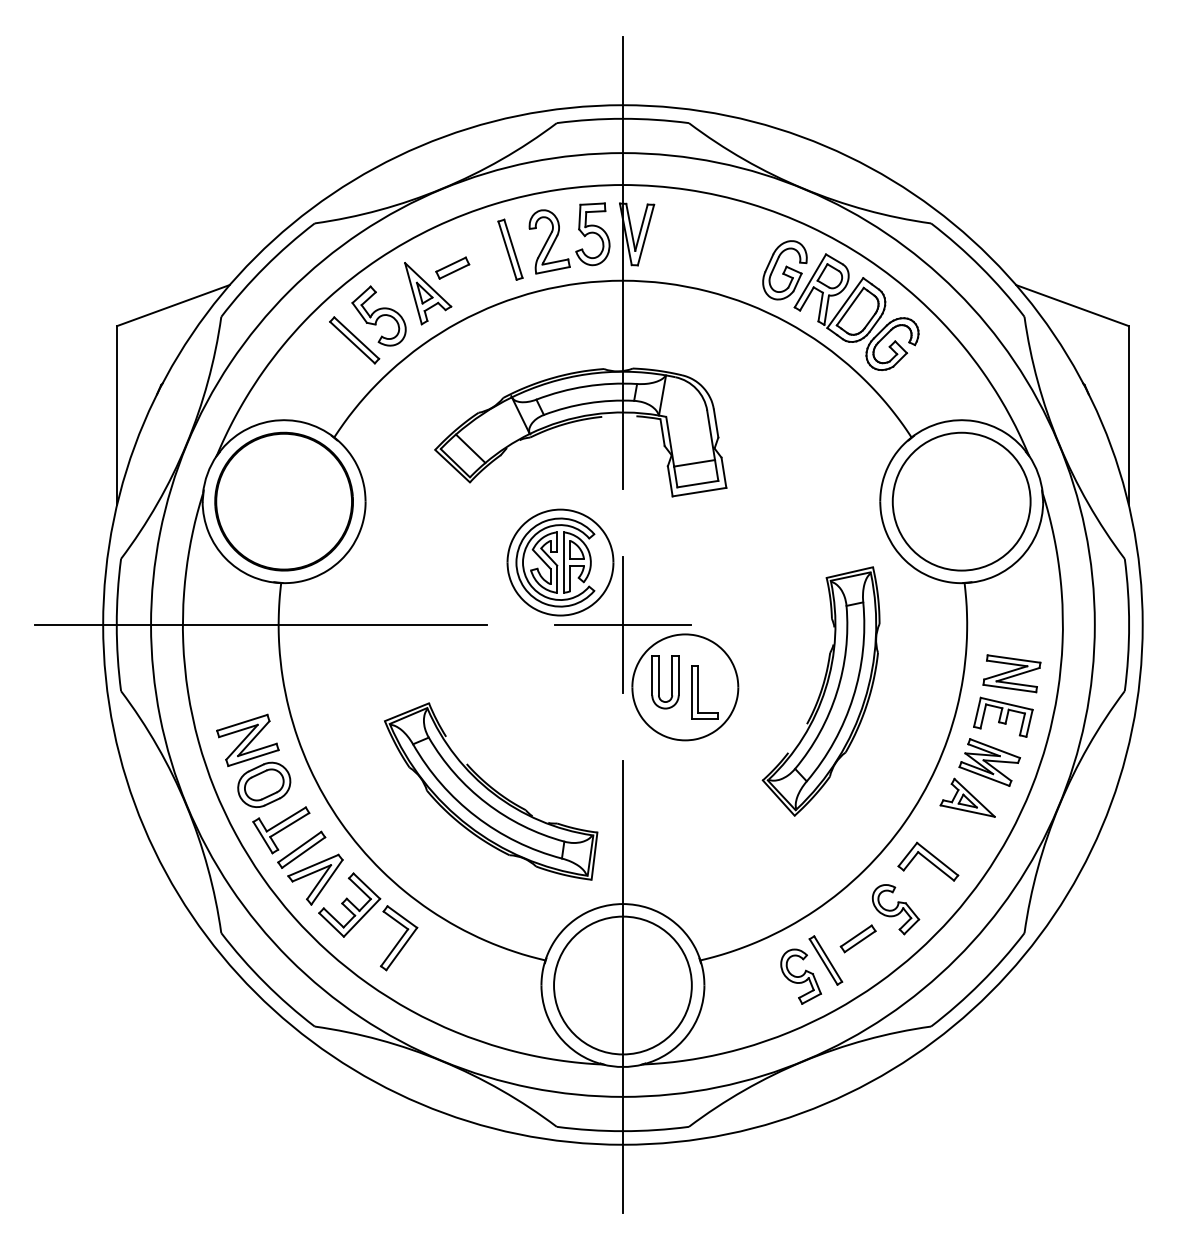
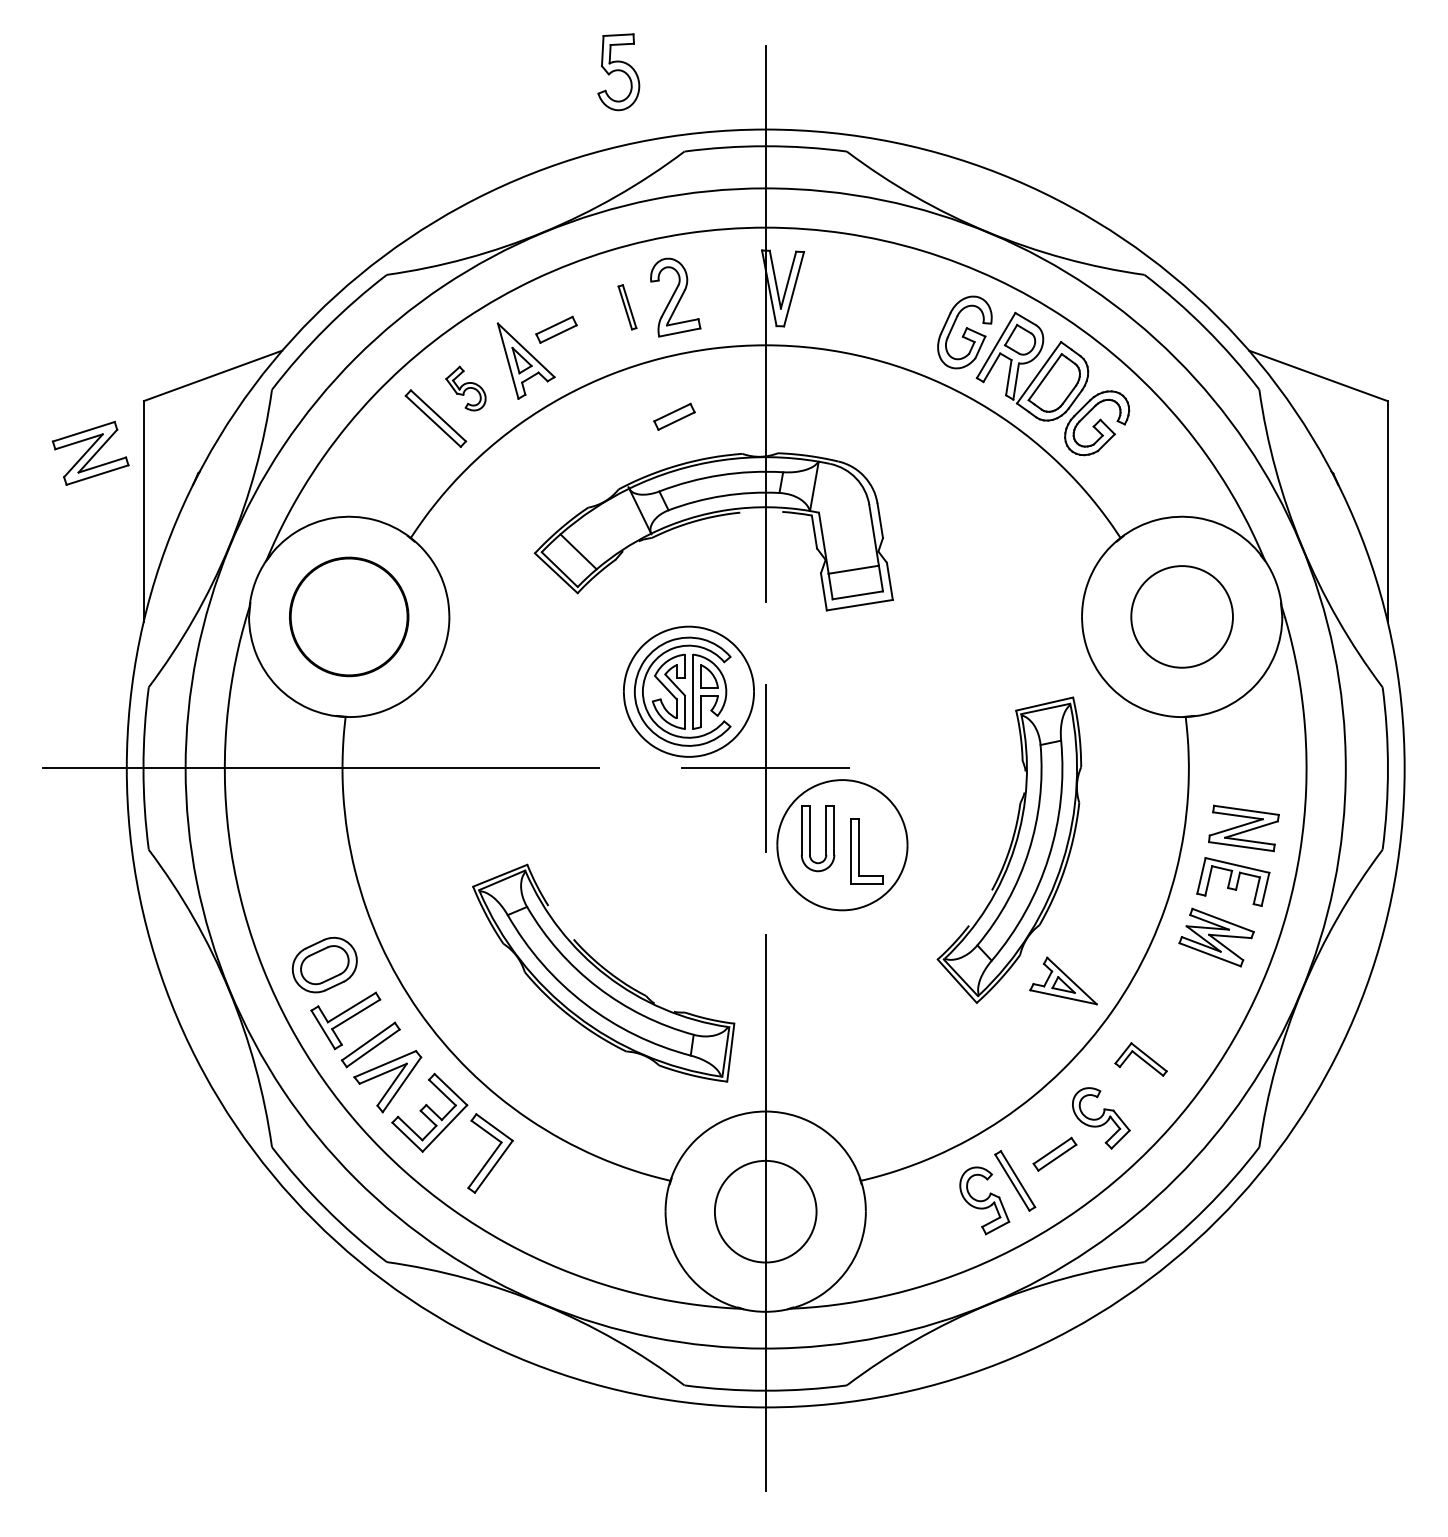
part: (592, 234) -> (618, 72), moved
part: (510, 249) -> (627, 307), size x0.6
part: (378, 315) -> (465, 388), size x0.6
part: (548, 338) -> (674, 416), added
part: (283, 501) -> (348, 616), size x0.7
circle: (961, 501) -> (1181, 616), size x0.6
part: (247, 739) -> (90, 452), moved
part: (967, 797) -> (1063, 980), moved
part: (927, 861) -> (1140, 1059), size x0.7
circle: (622, 985) -> (765, 1211), size x0.6

